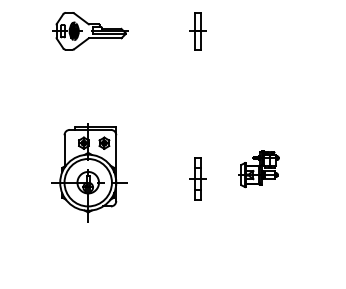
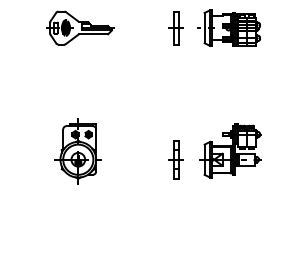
part: (256, 30) -> (228, 27), added
part: (258, 168) -> (230, 150), size x1.67
part: (87, 169) -> (77, 151), size x0.71

